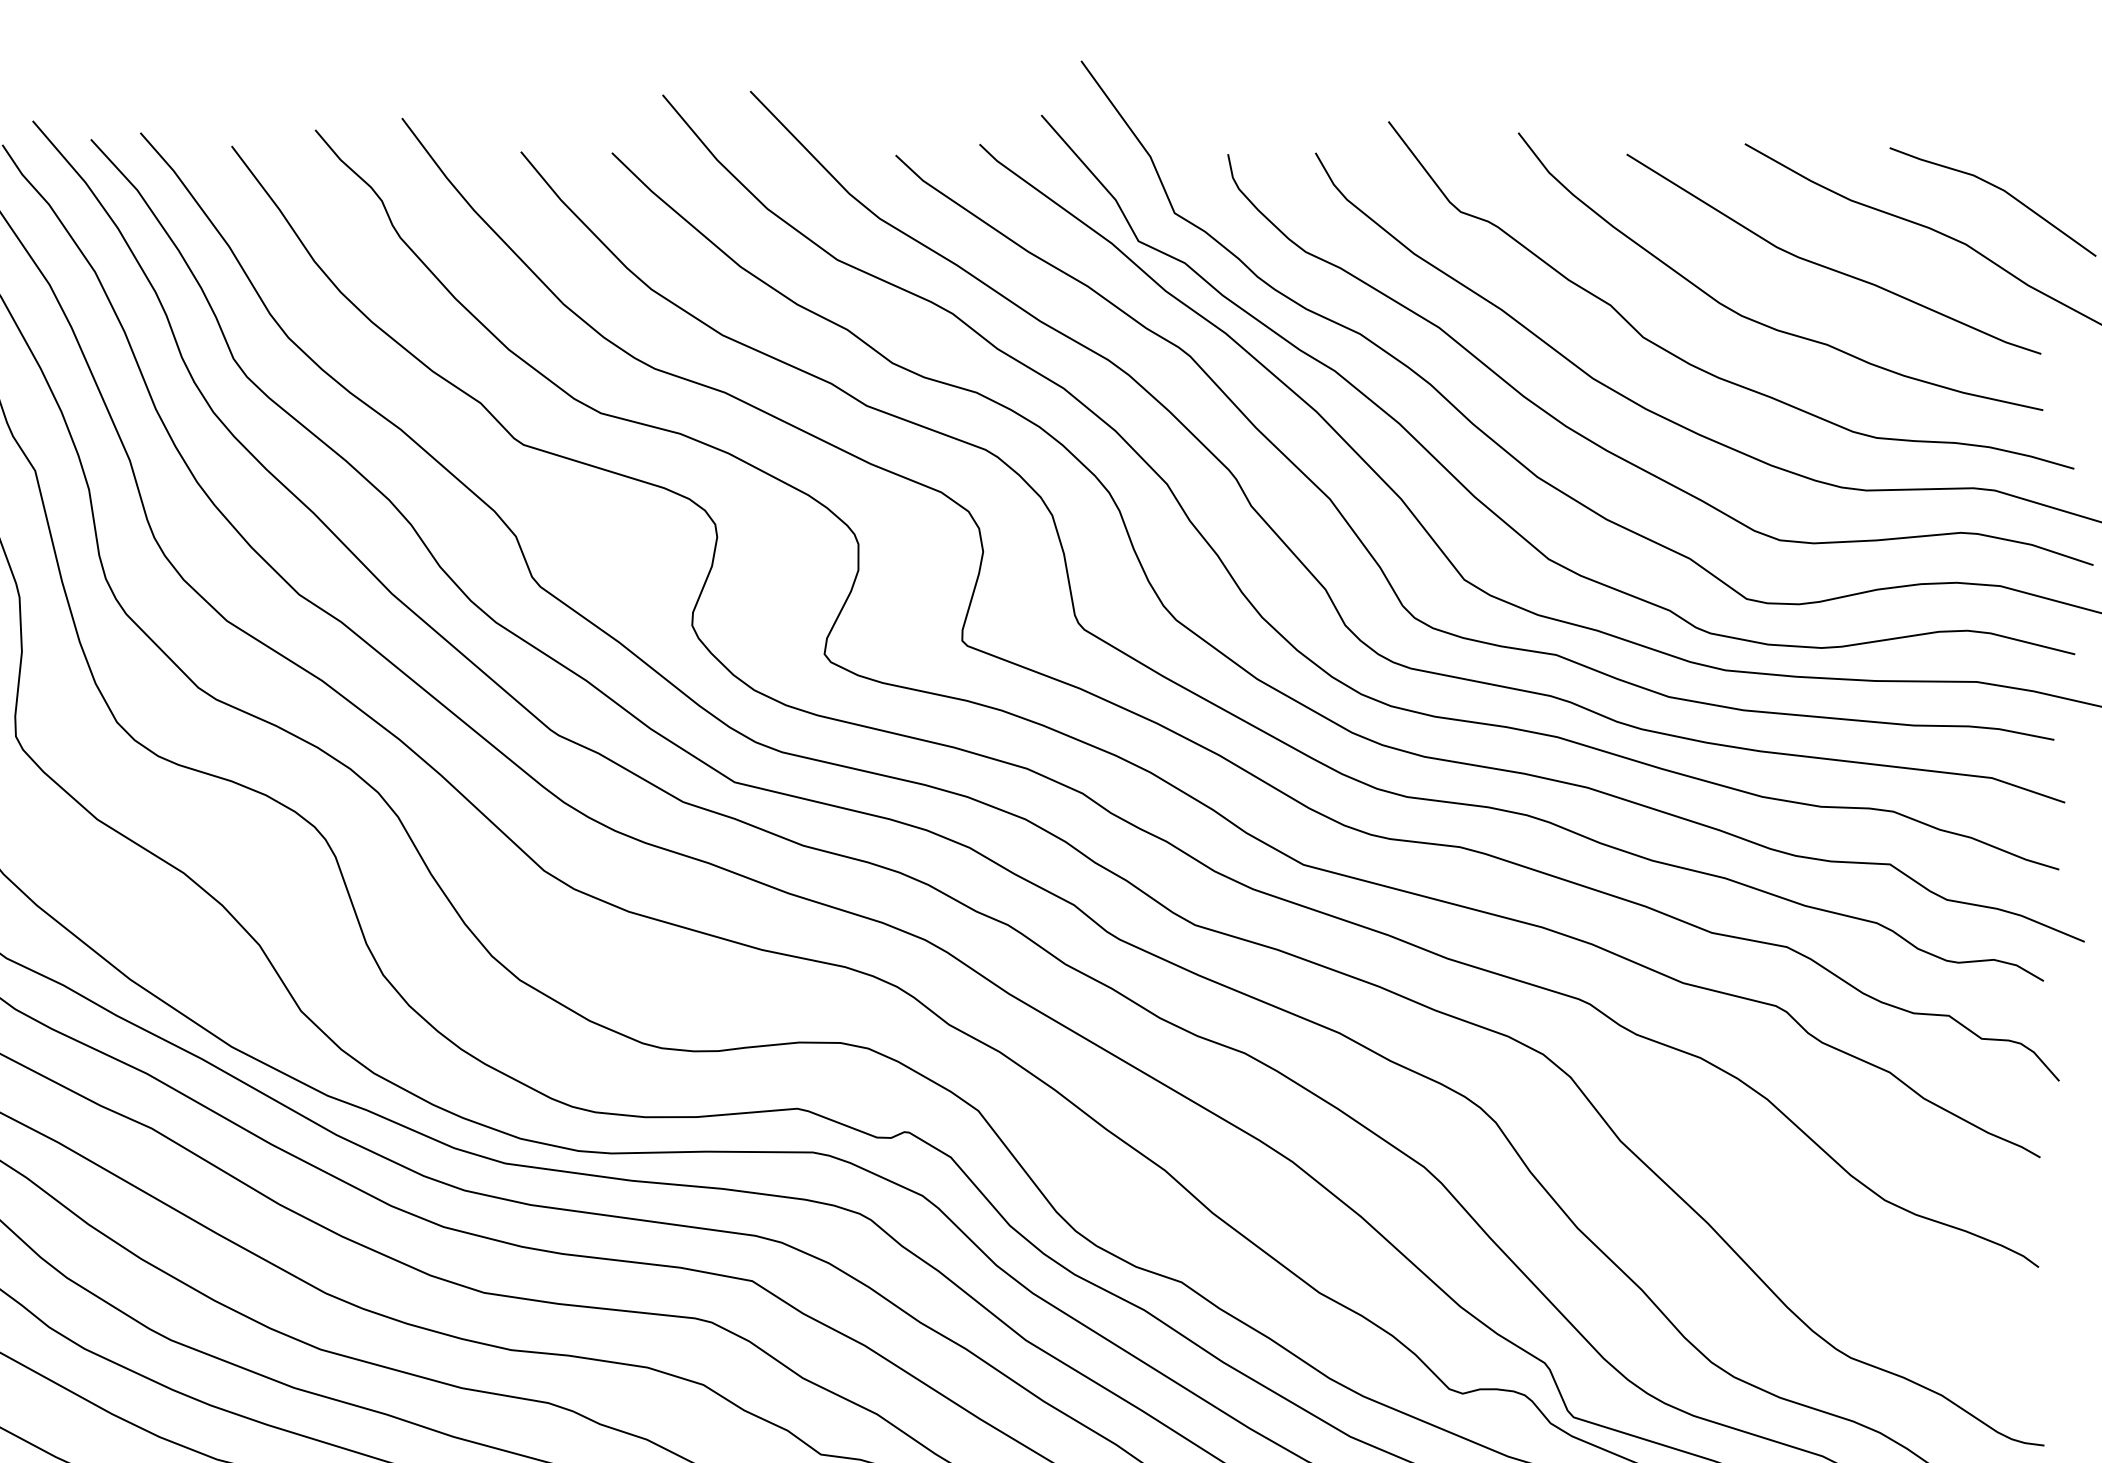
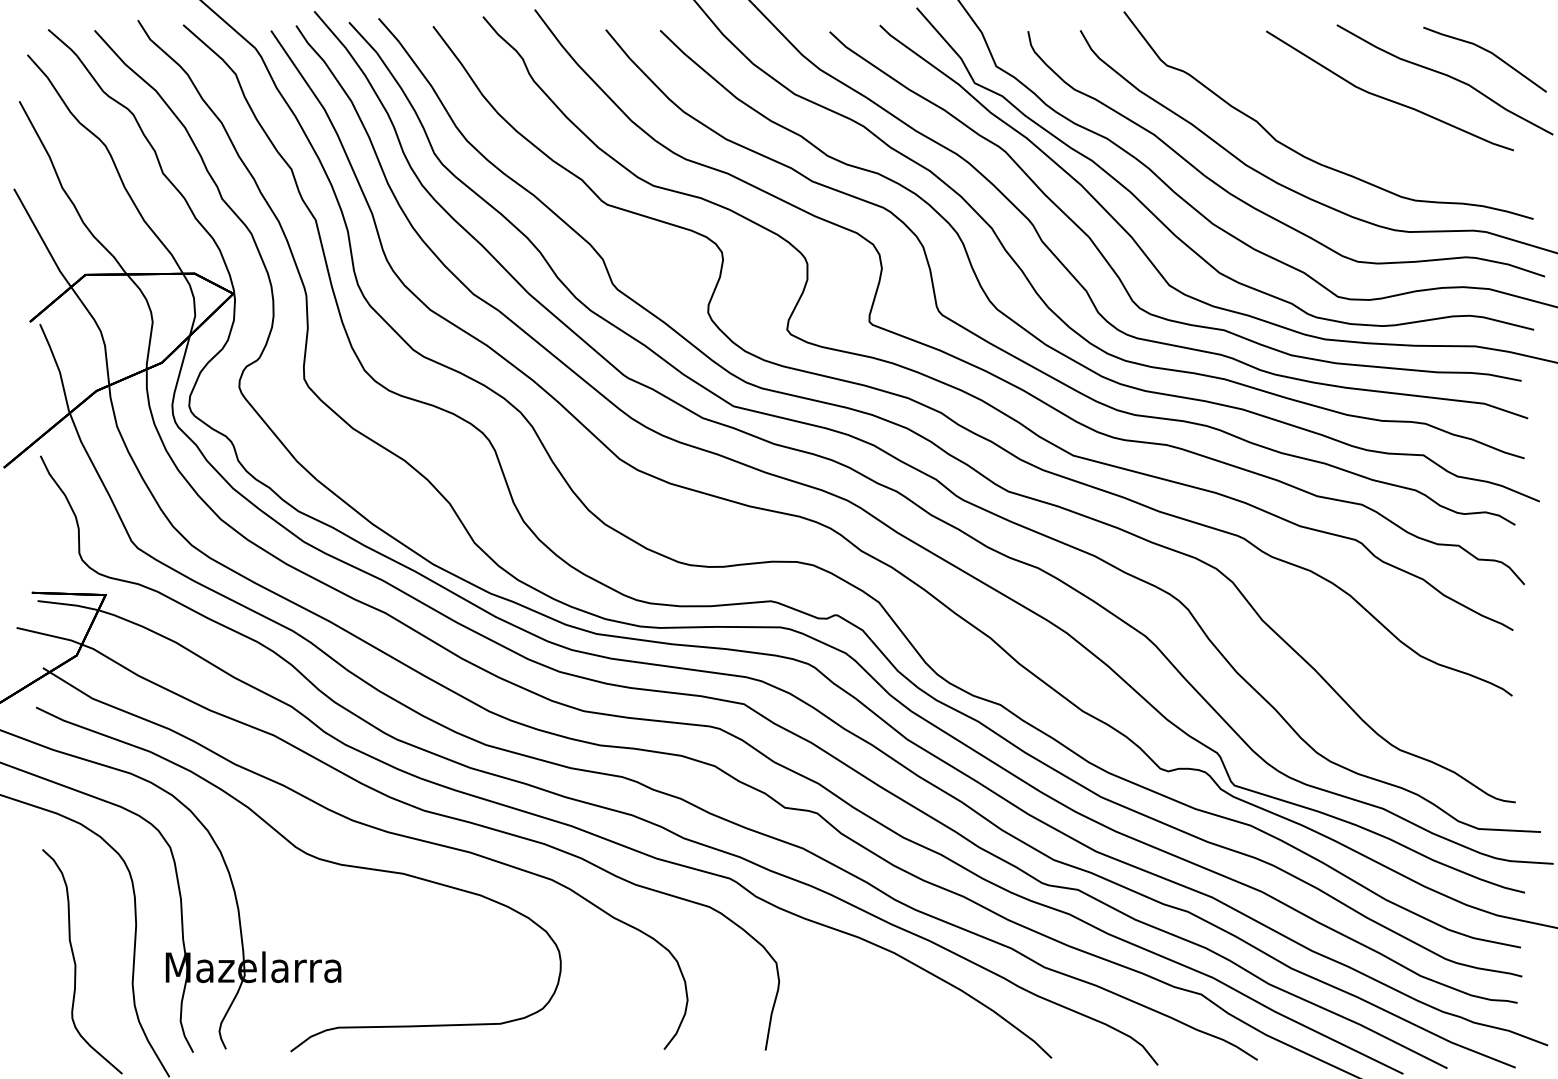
curve: (1762, 322) -> (1347, 131), removed

